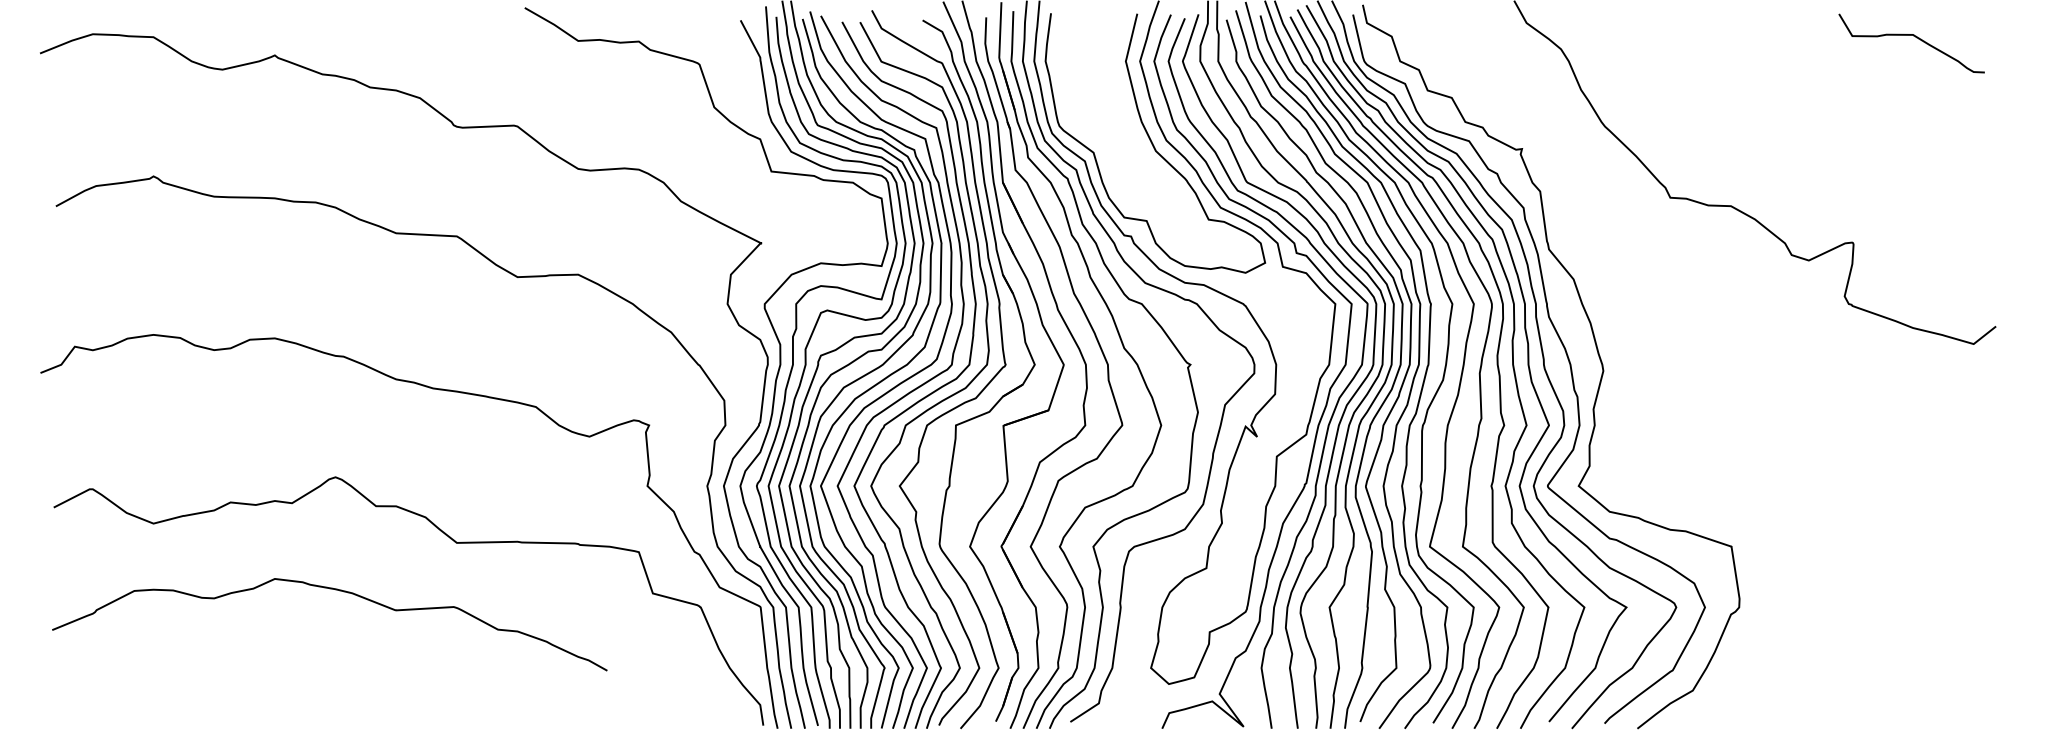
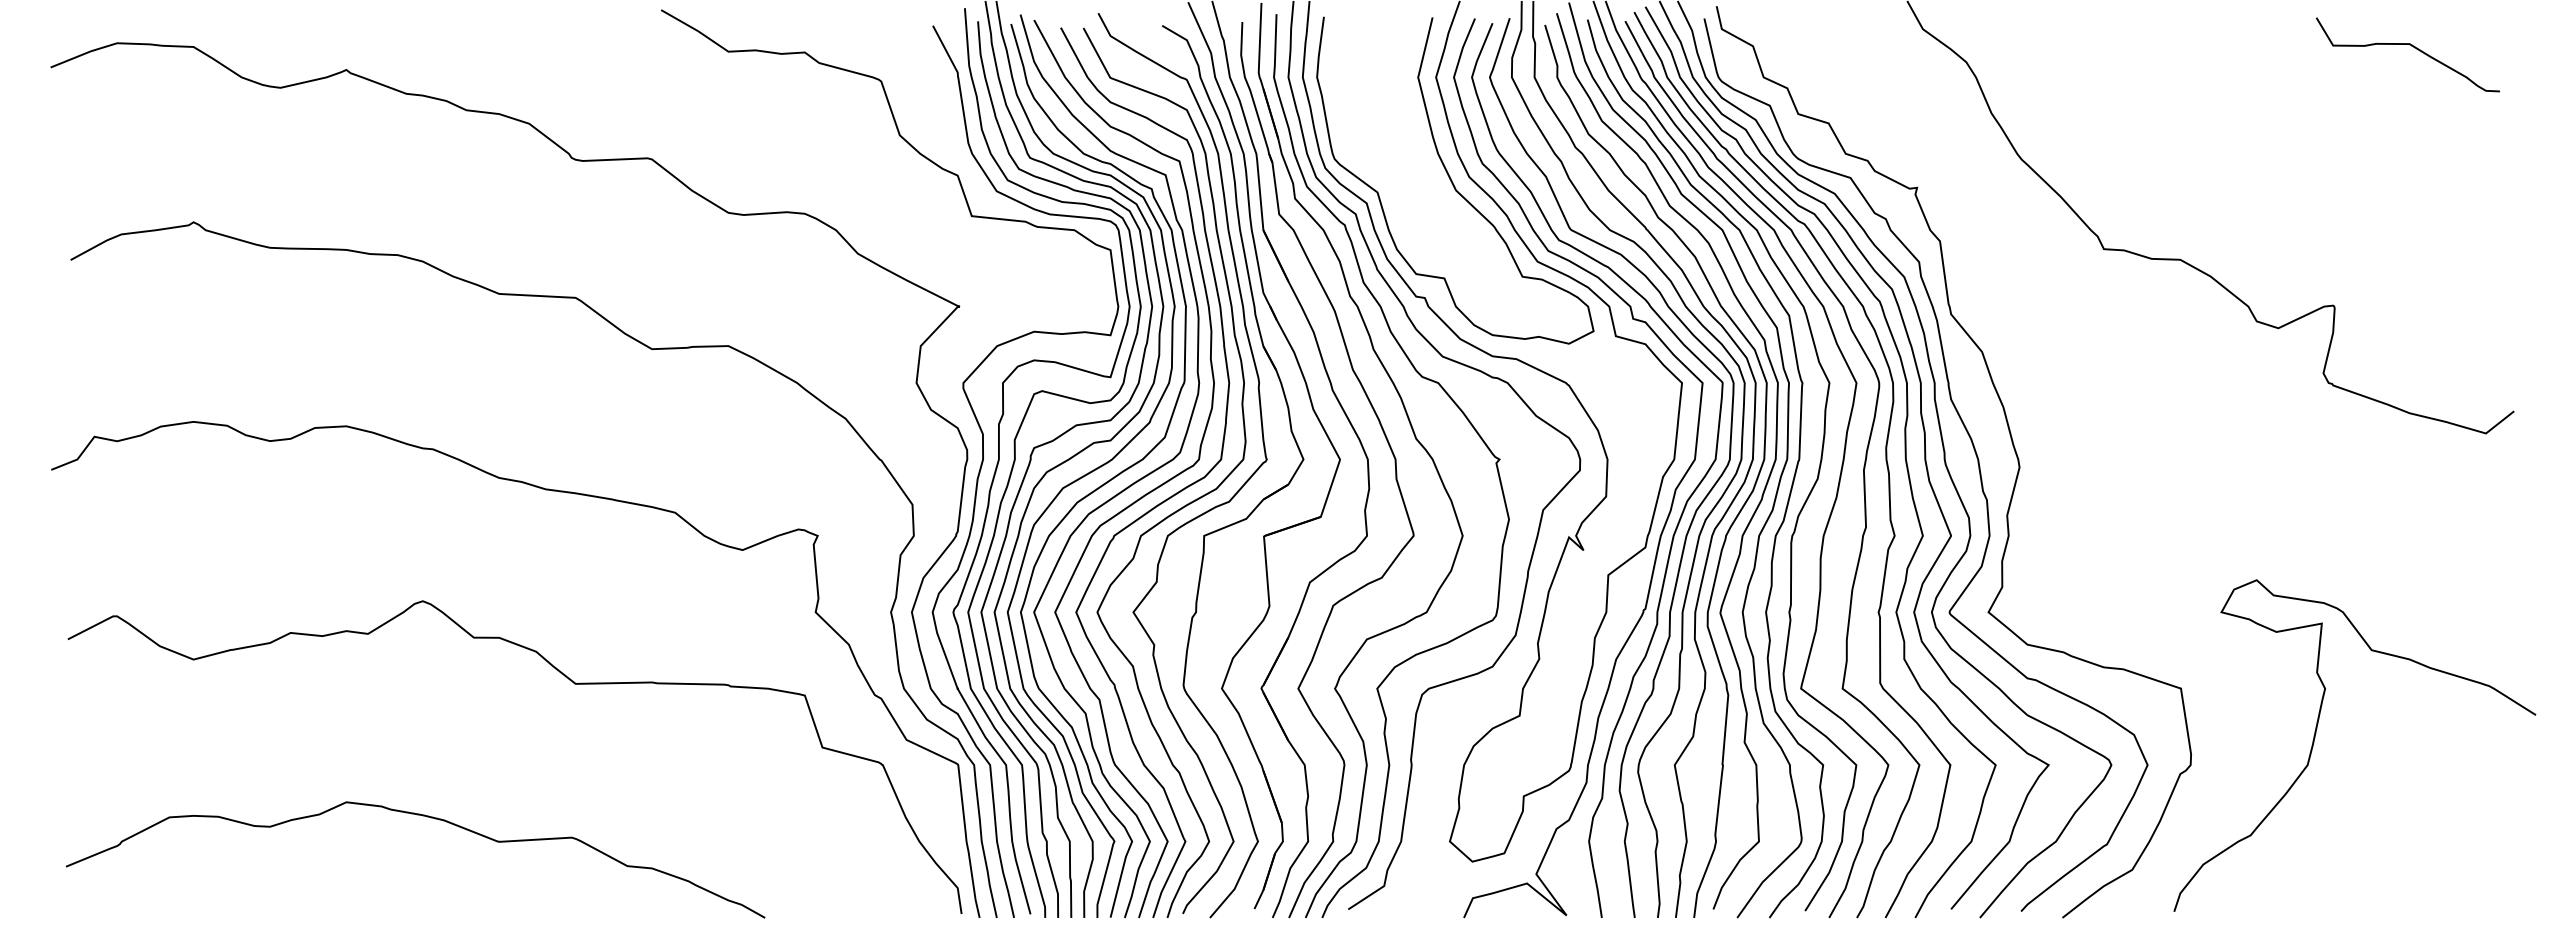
curve: (1838, 586) -> (2315, 738), added
curve: (335, 590) -> (422, 816), moved

